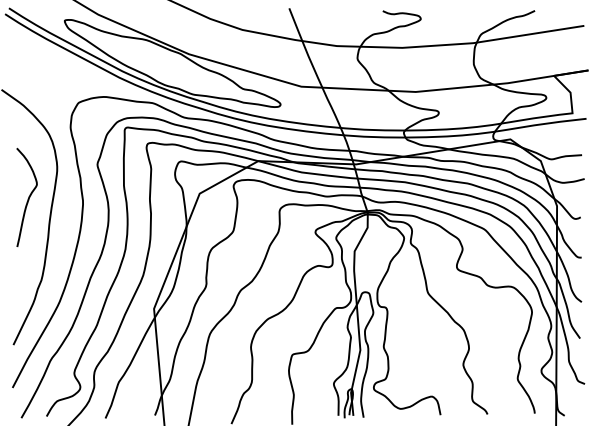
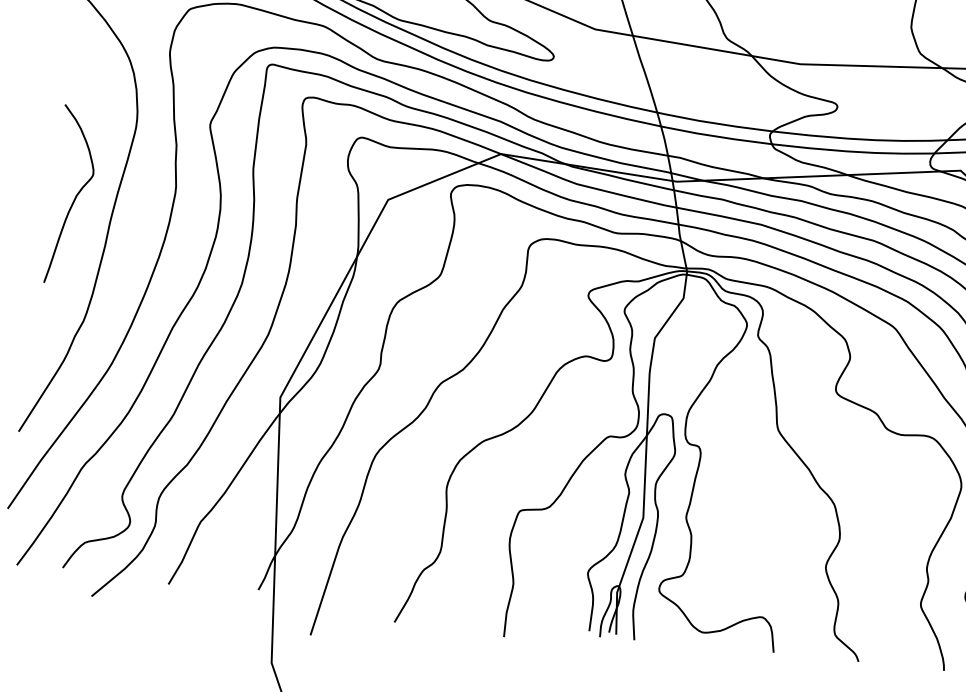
curve: (28, 197) -> (75, 195), moved

